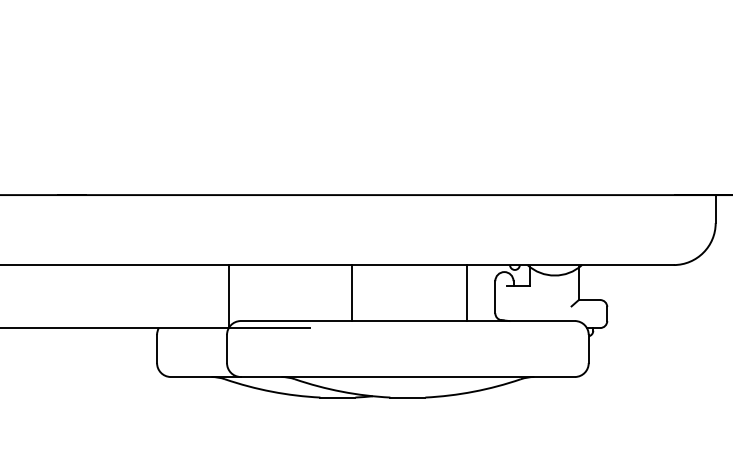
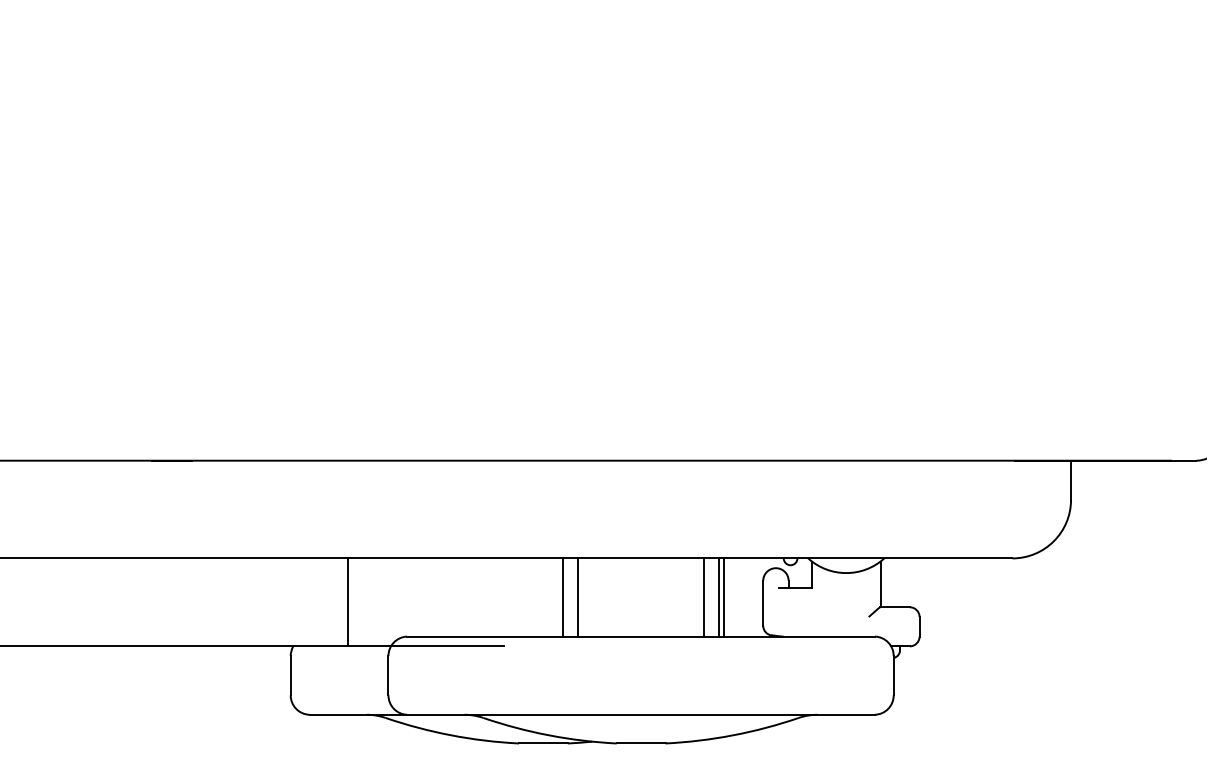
line: (362, 293) -> (577, 597), added
line: (453, 293) -> (704, 597), added
line: (464, 293) -> (719, 597), added
line: (228, 296) -> (347, 602), moved

